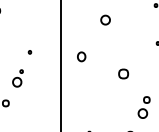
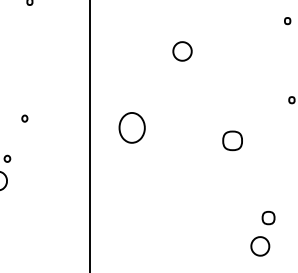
part: (81, 56) -> (132, 127), size x1.6
part: (123, 73) -> (232, 139), moved

